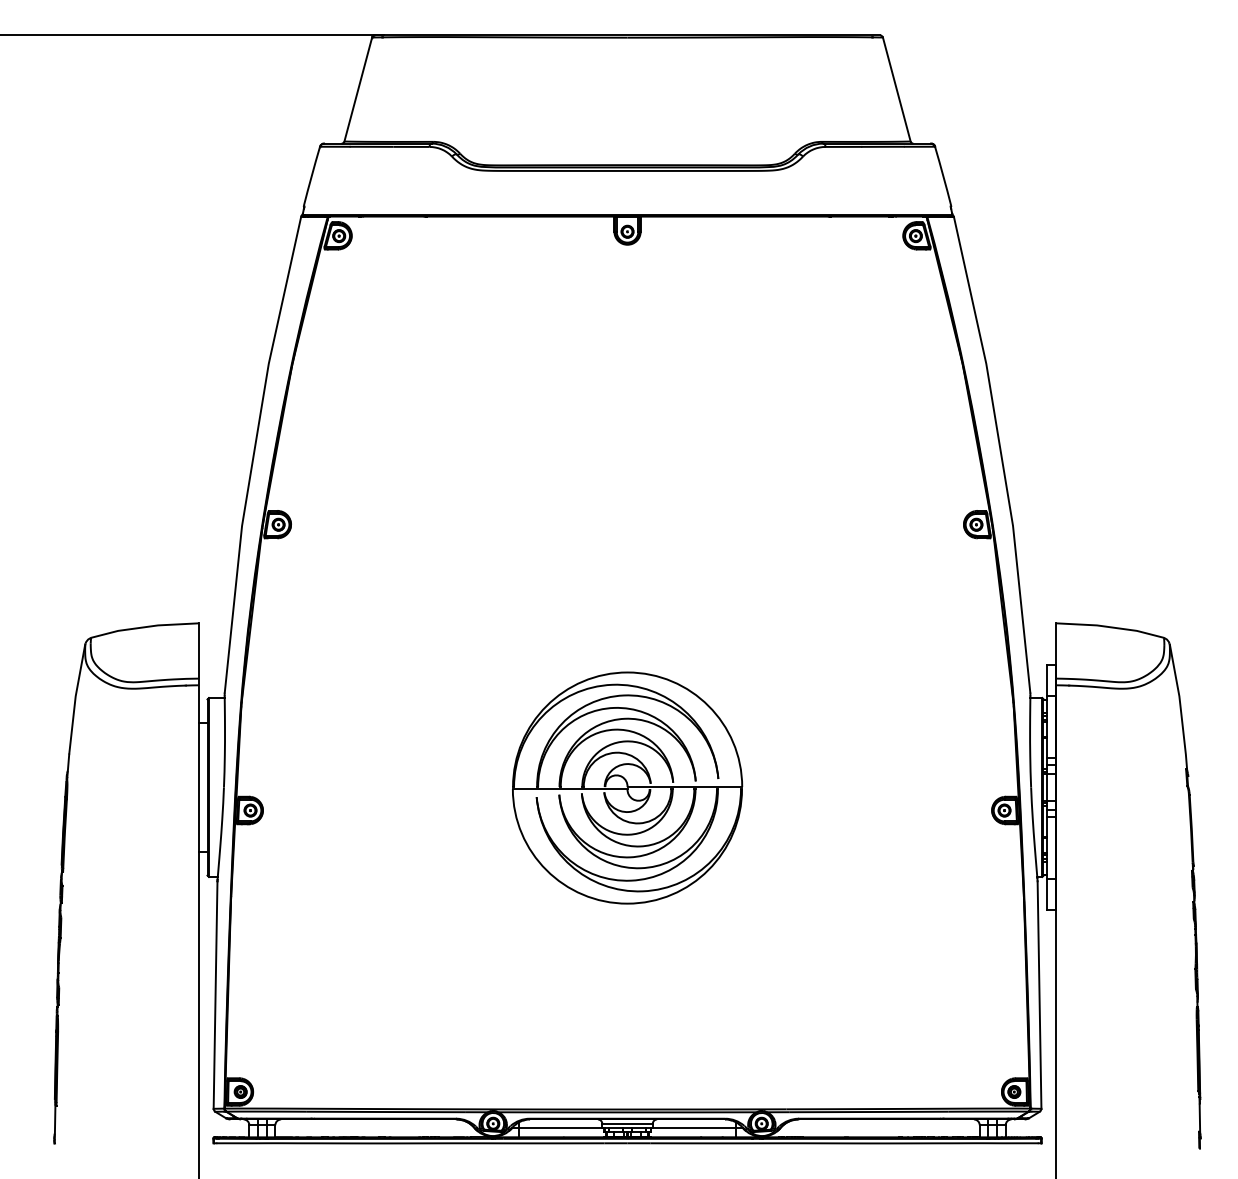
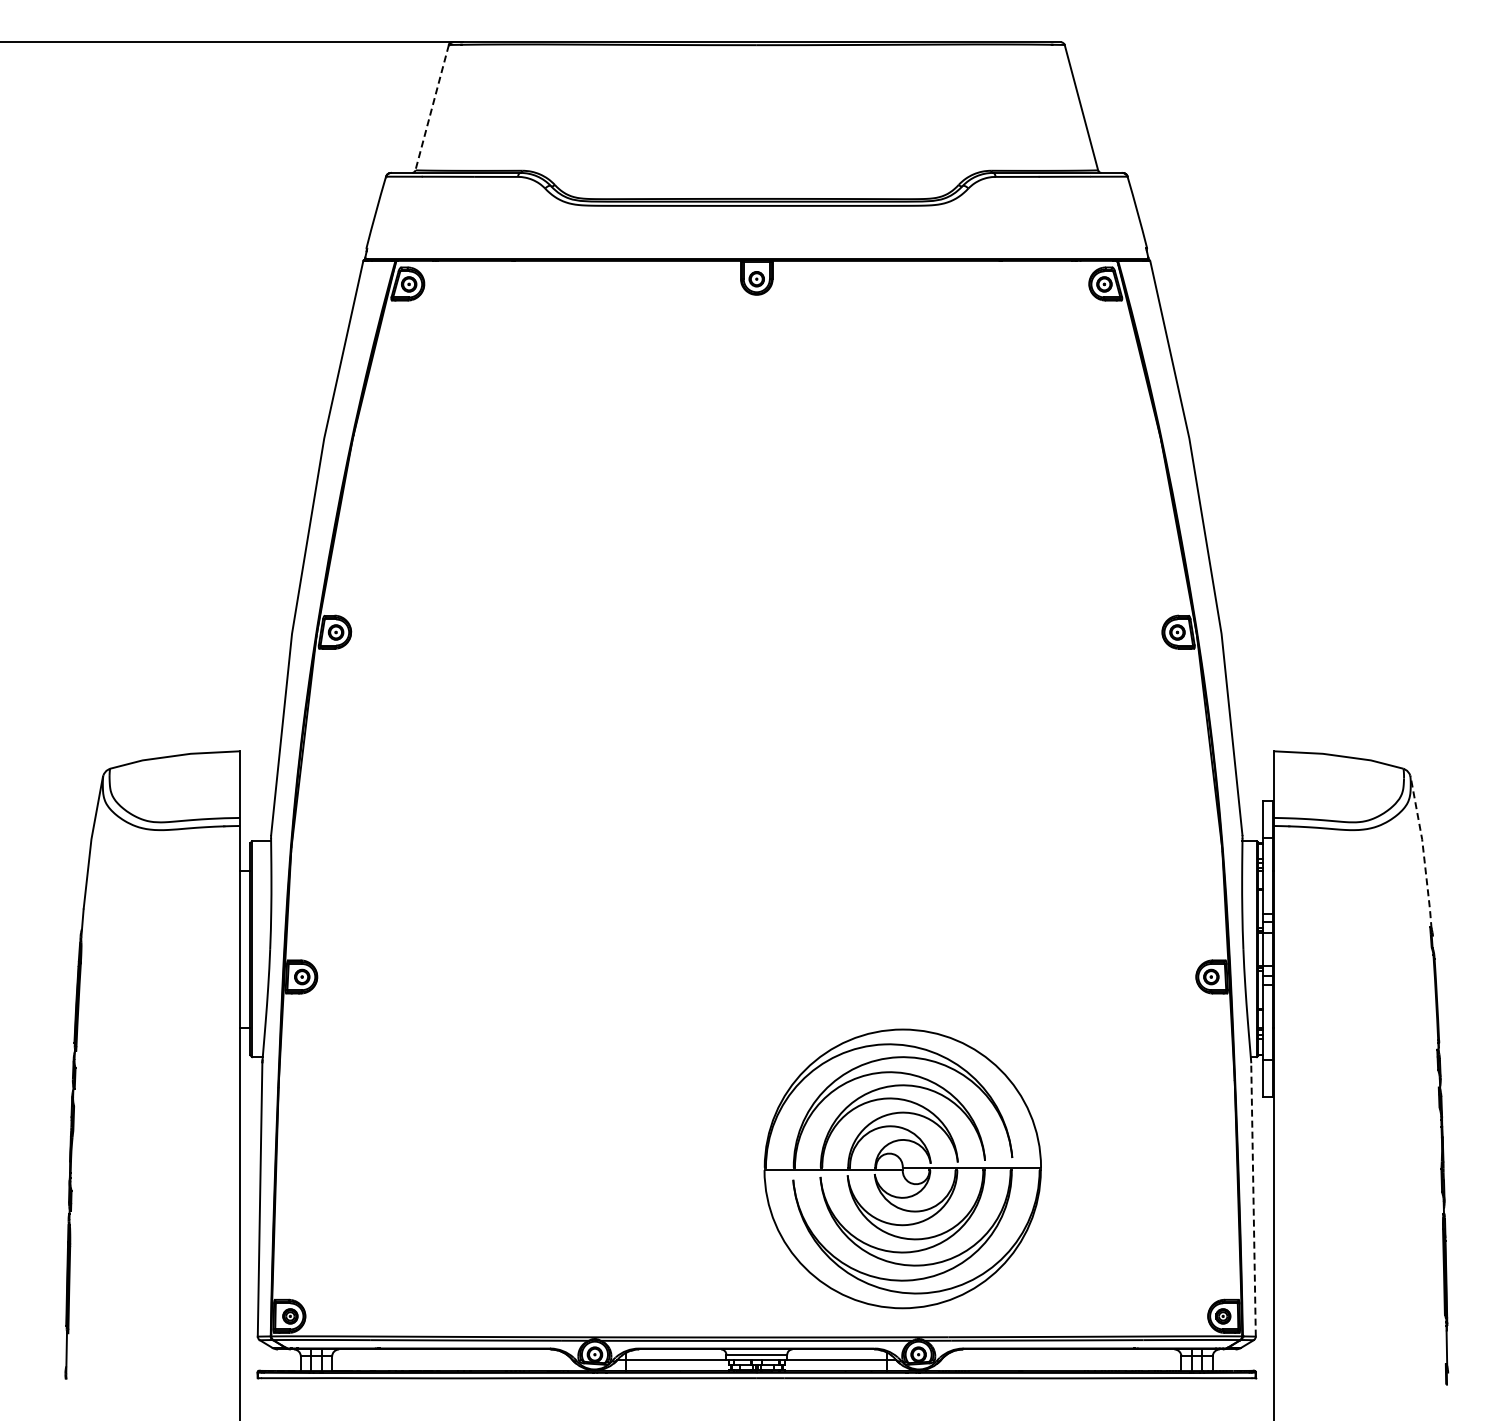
line: (358, 89) -> (432, 107), solid -> dashed
line: (1180, 707) -> (1423, 852), solid -> dashed
part: (627, 787) -> (902, 1168), moved
line: (1039, 994) -> (1253, 1198), solid -> dashed

